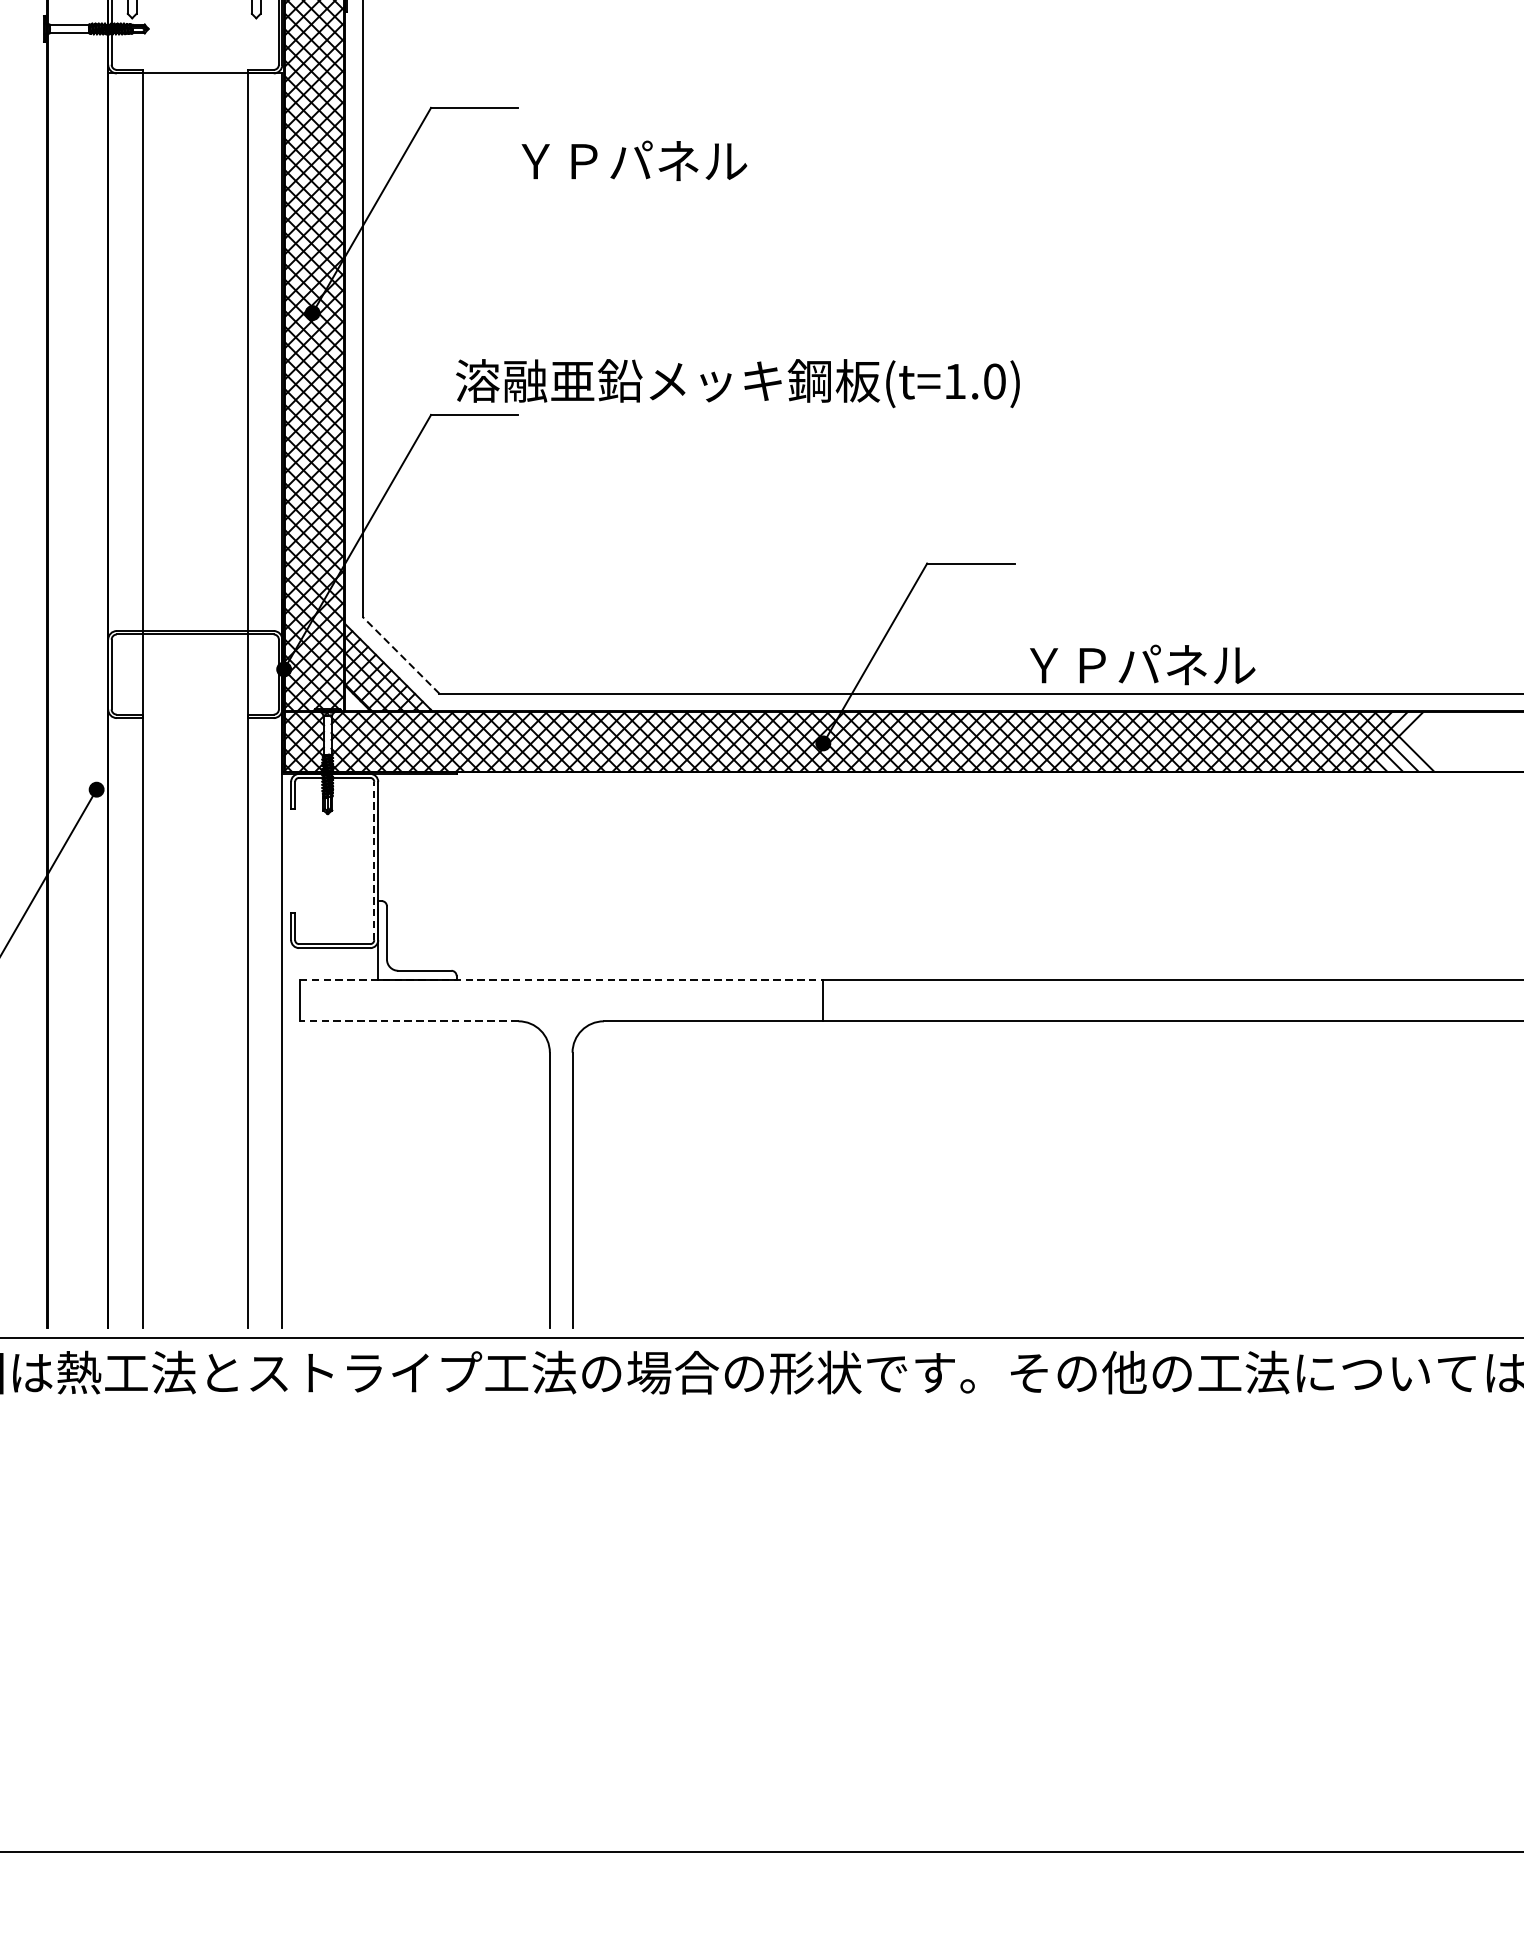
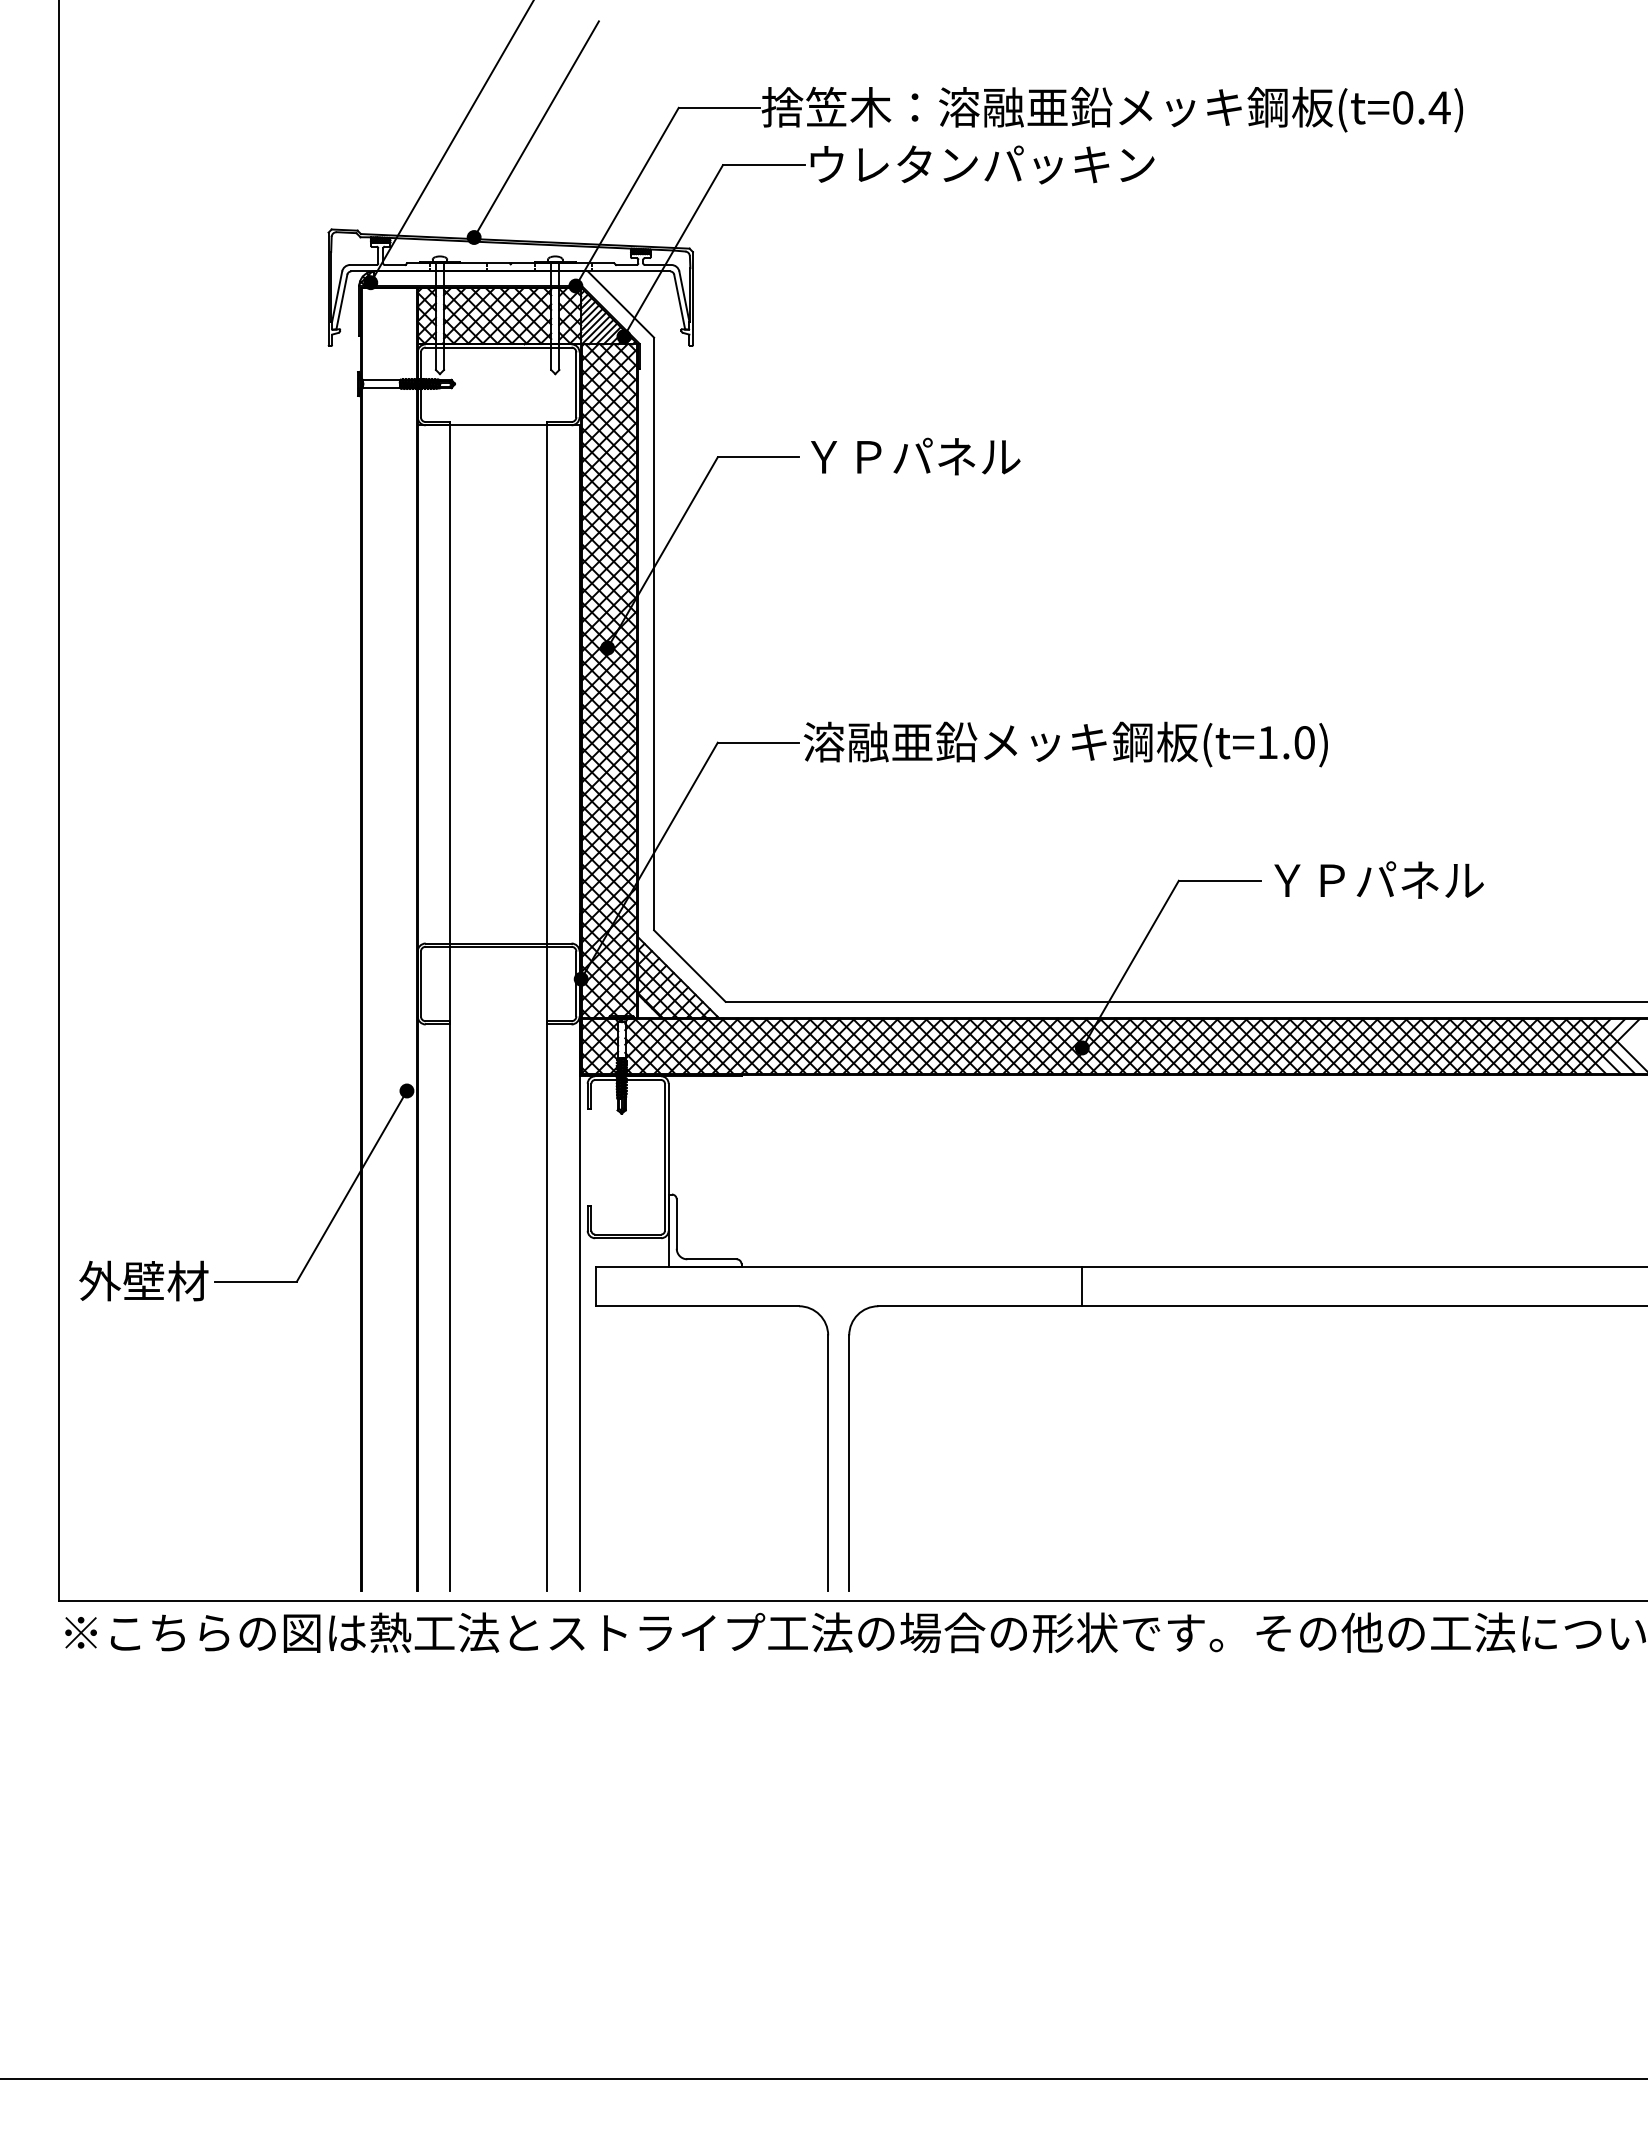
text: (634, 160) -> (915, 456), moved
text: (737, 383) -> (1065, 744), moved
line: (400, 655) -> (689, 966), dashed -> solid
text: (1142, 664) -> (1378, 879), moved
line: (373, 861) -> (664, 1157), dashed -> solid
line: (560, 979) -> (838, 1267), dashed -> solid
line: (409, 1021) -> (697, 1306), dashed -> solid

